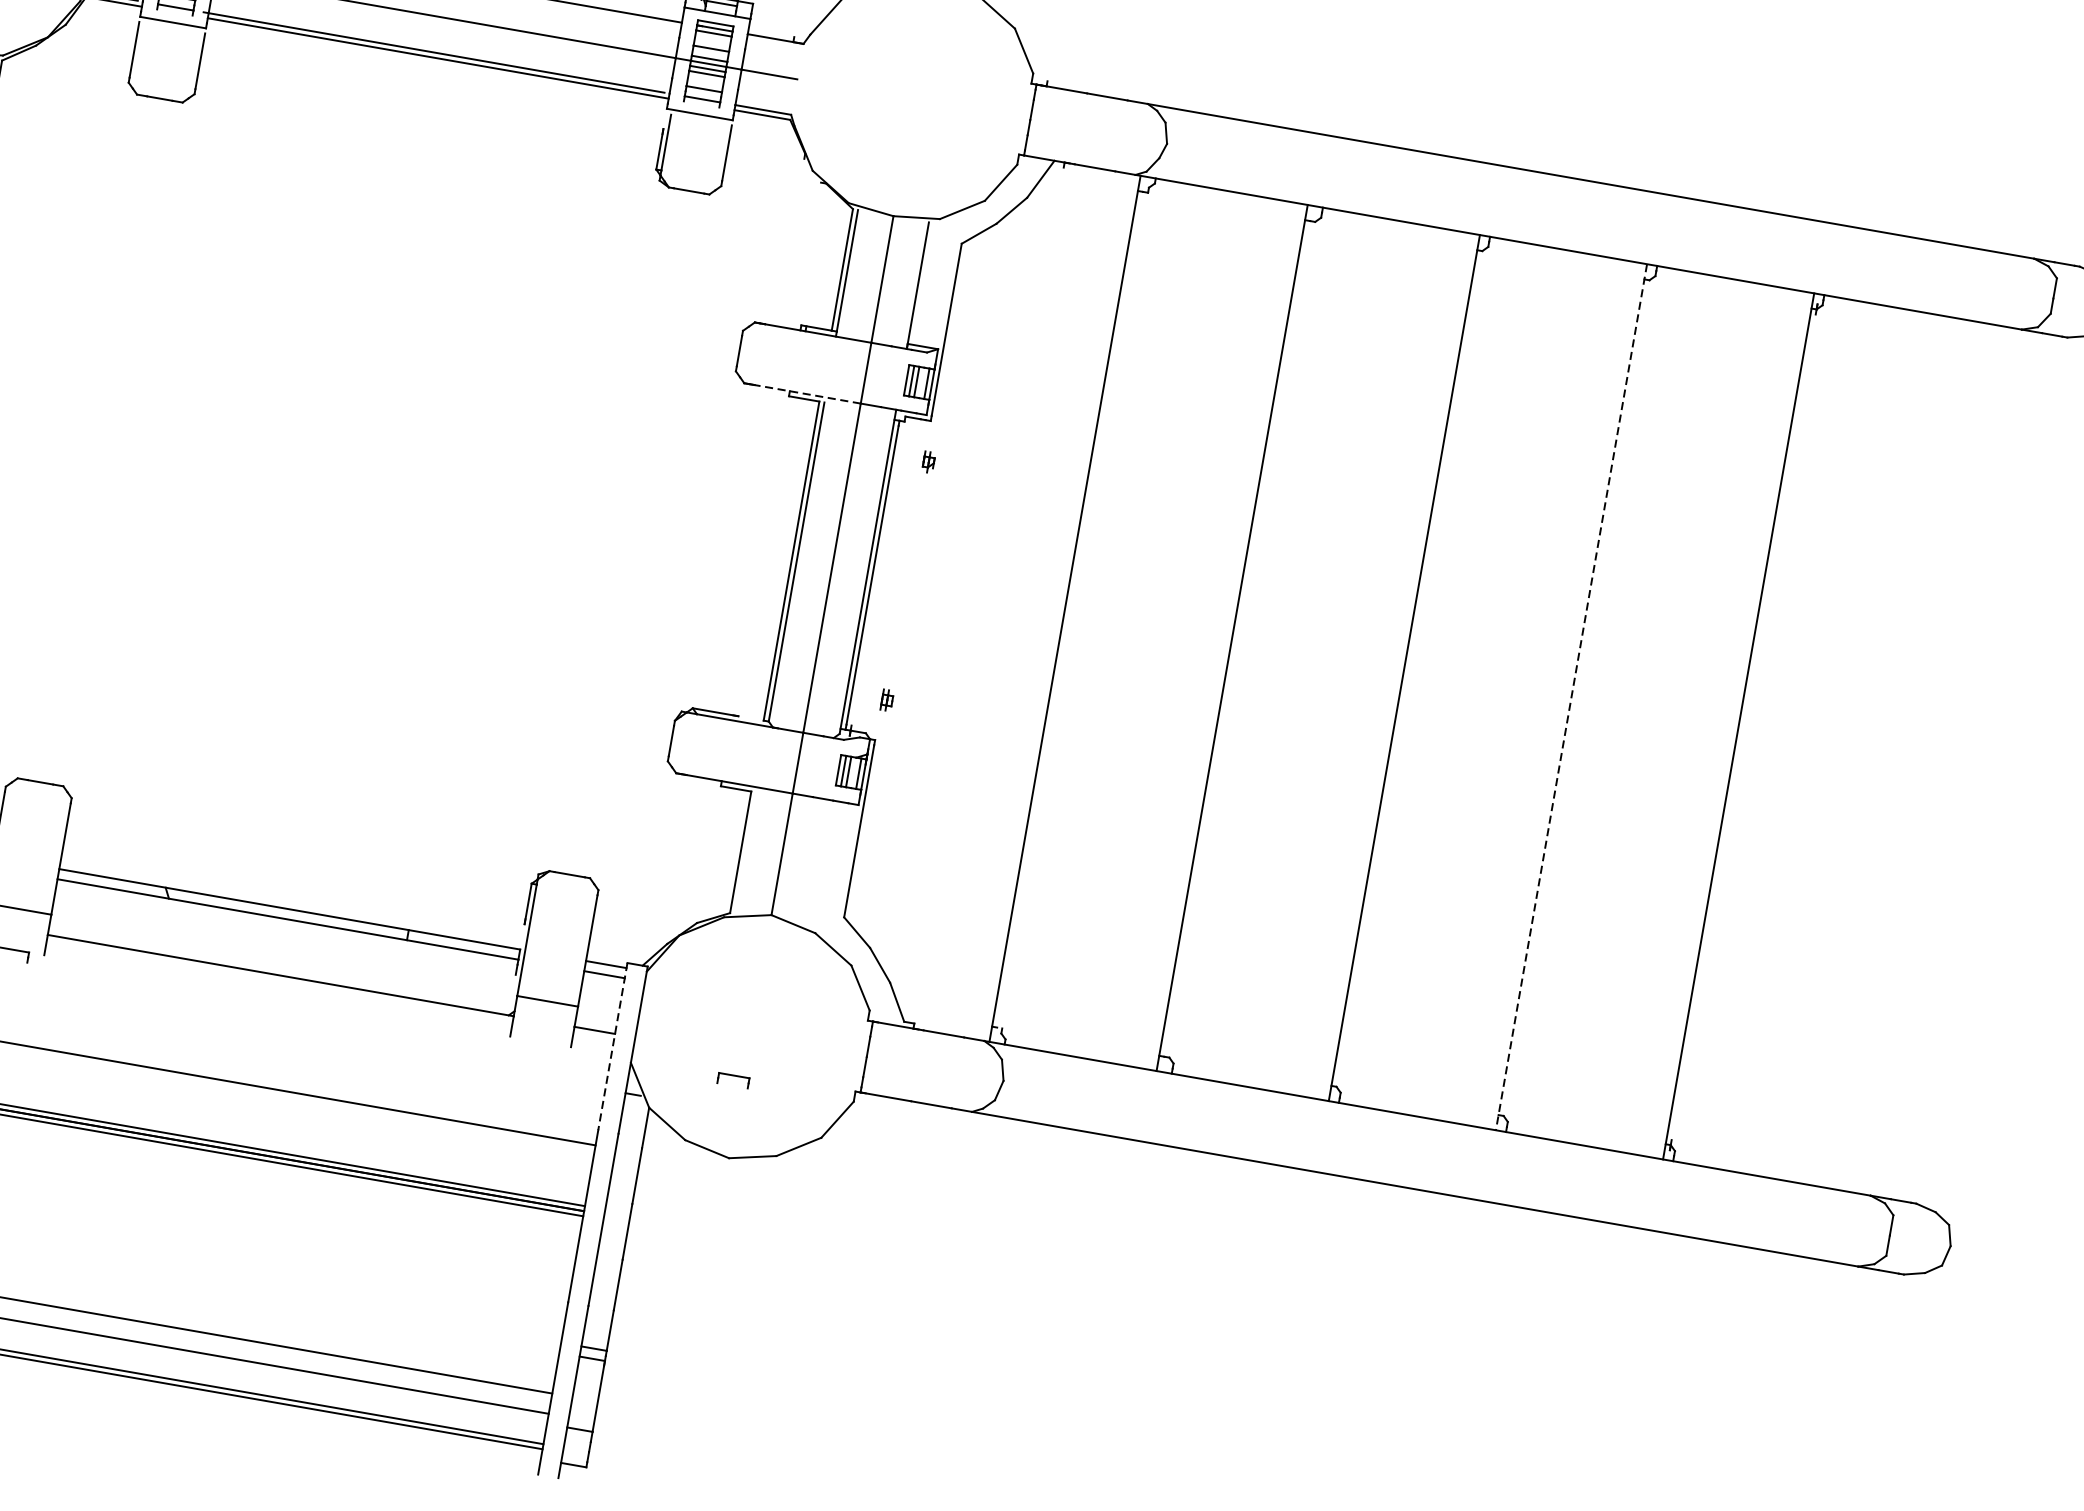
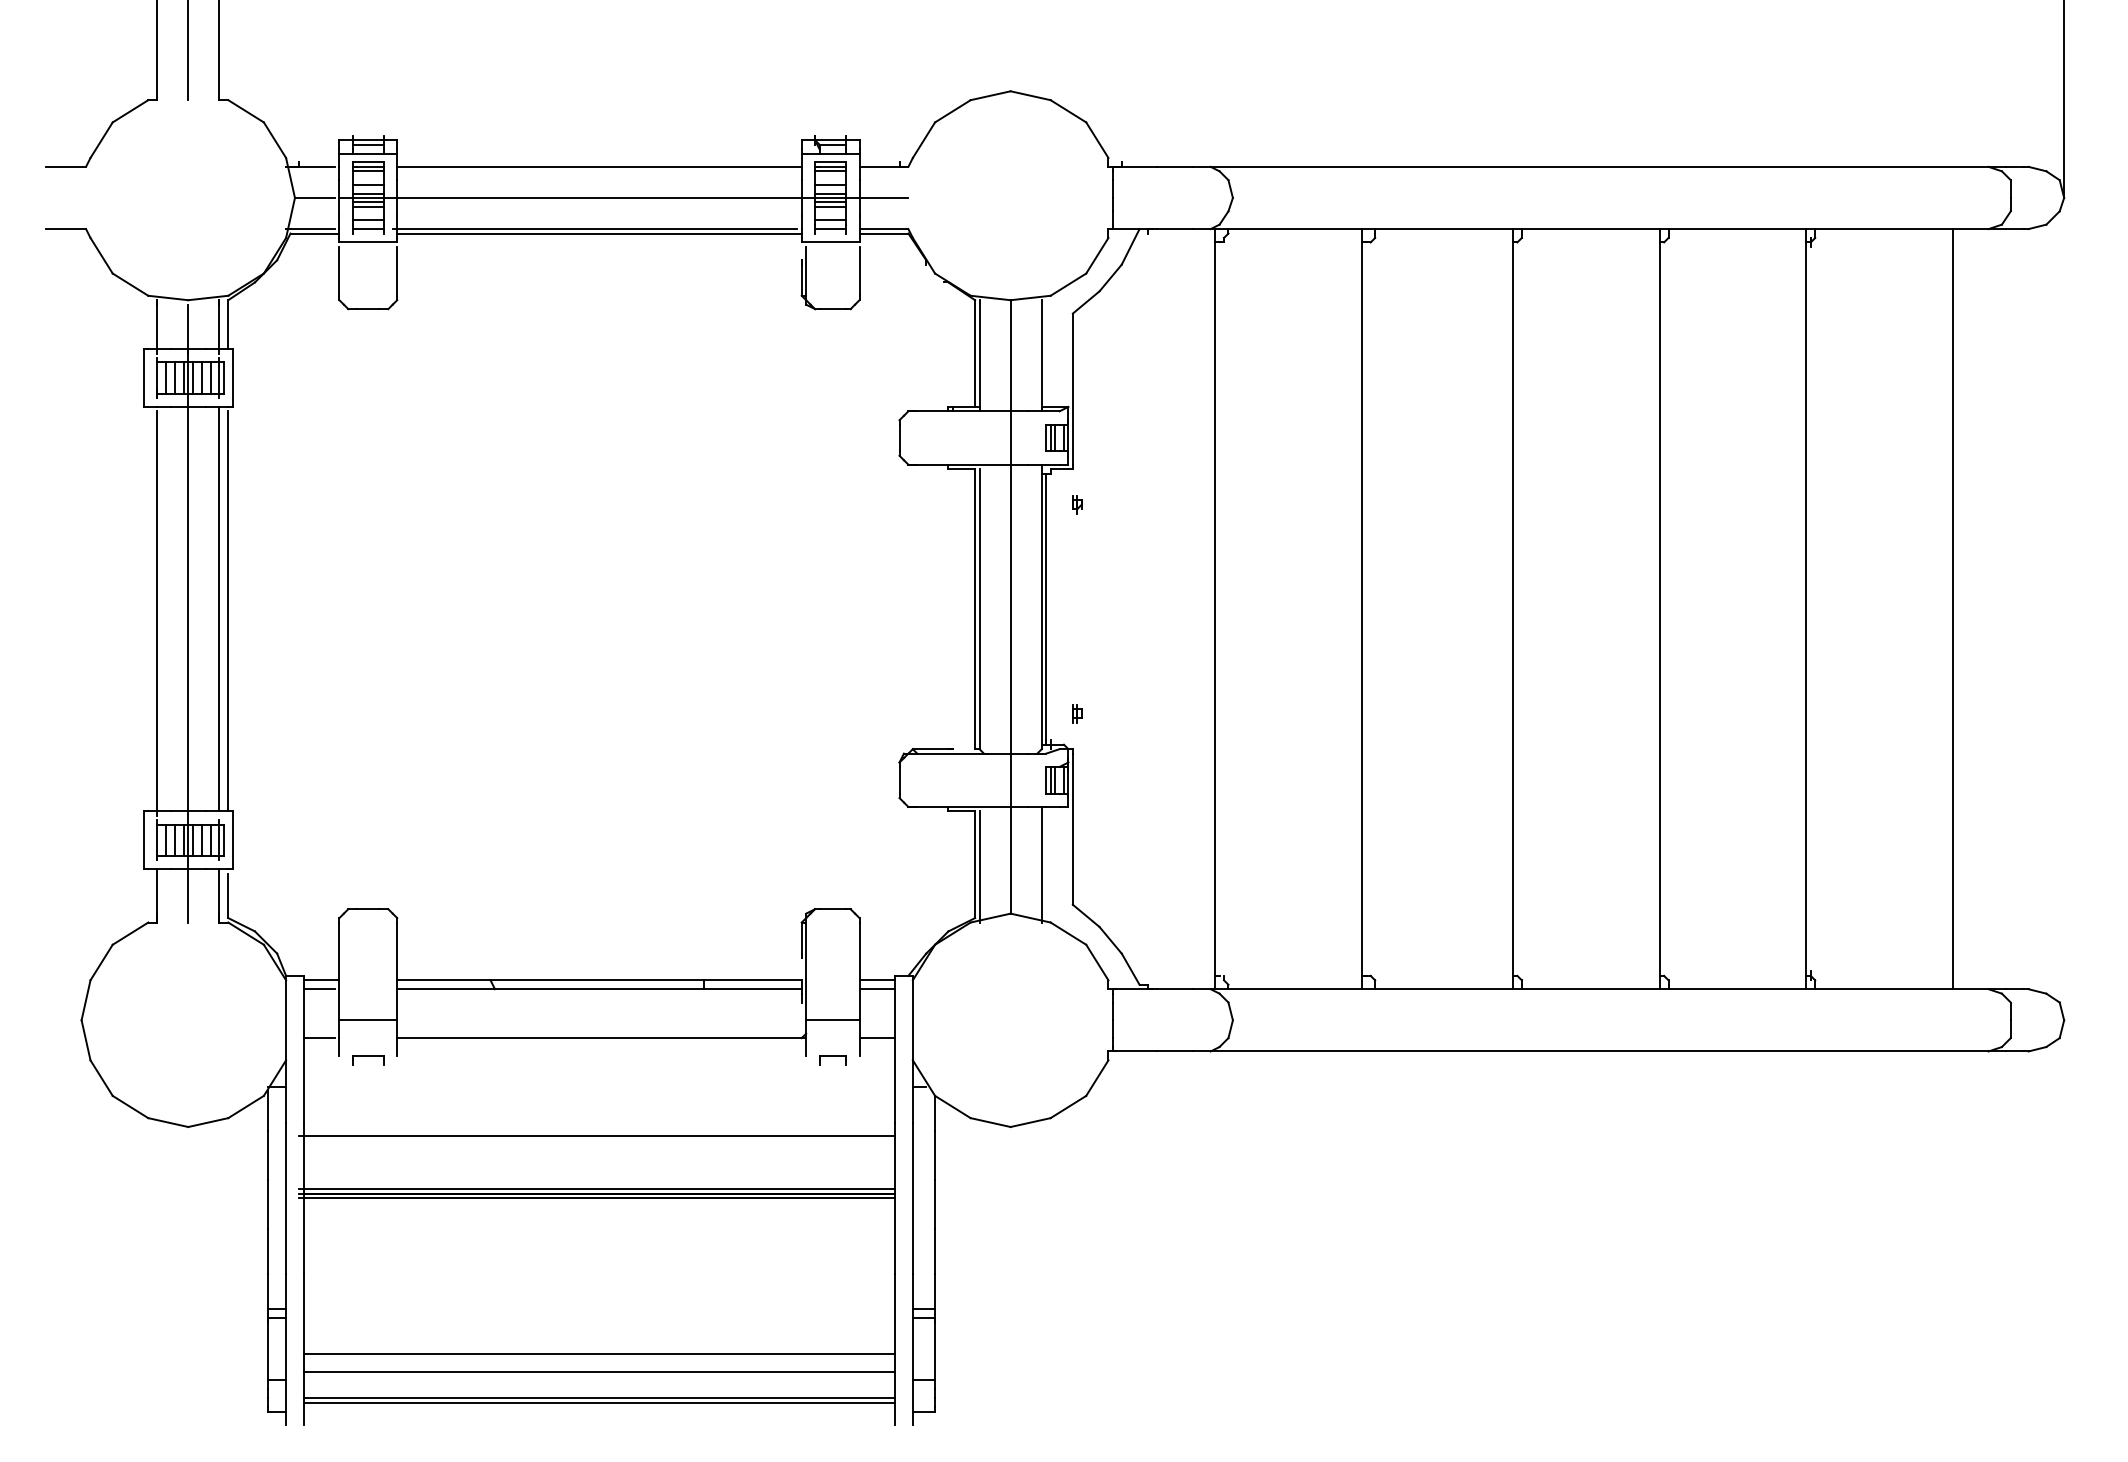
line: (807, 393) -> (963, 464), dashed -> solid
line: (1571, 697) -> (1659, 609), dashed -> solid
line: (1906, 756) -> (1953, 609), added
line: (745, 855) -> (979, 866), added
line: (816, 865) -> (1041, 864), added
line: (613, 1047) -> (895, 1049), dashed -> solid
part: (733, 1080) -> (832, 1060), moved

